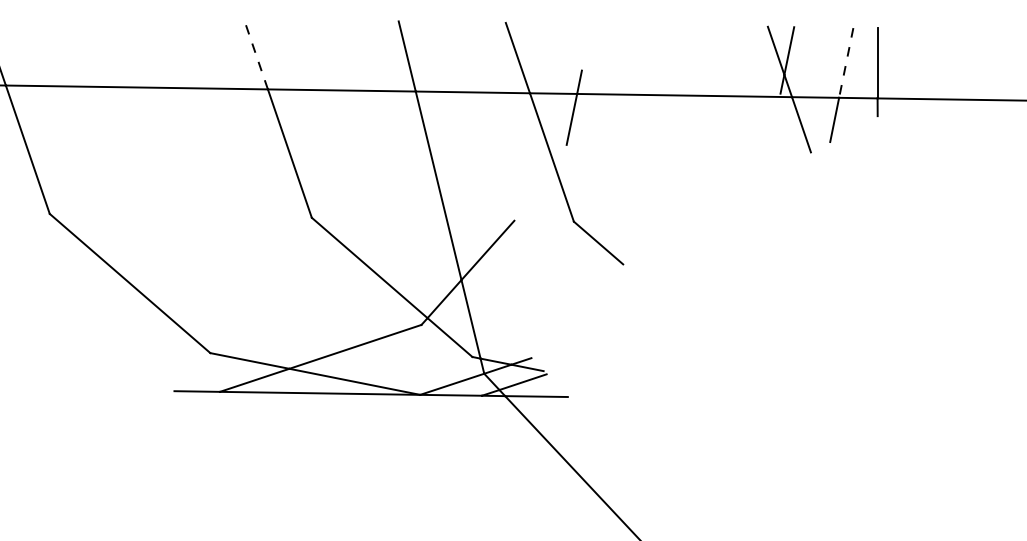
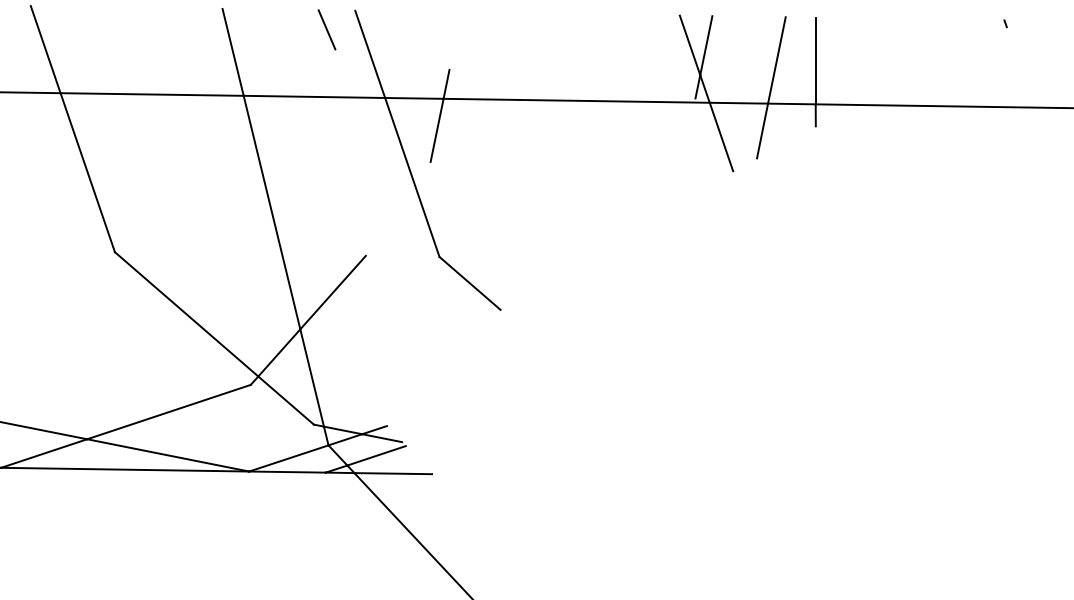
line: (482, 38) -> (326, 30), added
line: (255, 53) -> (45, 48), dashed -> solid
line: (846, 62) -> (777, 59), dashed -> solid

